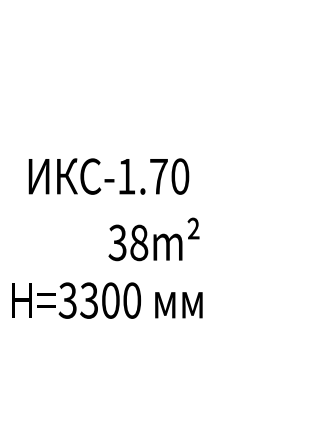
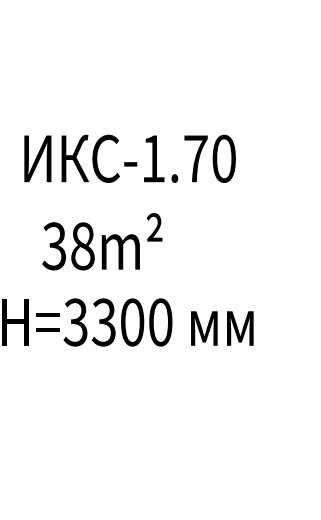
text: (153, 239) -> (101, 241), moved

